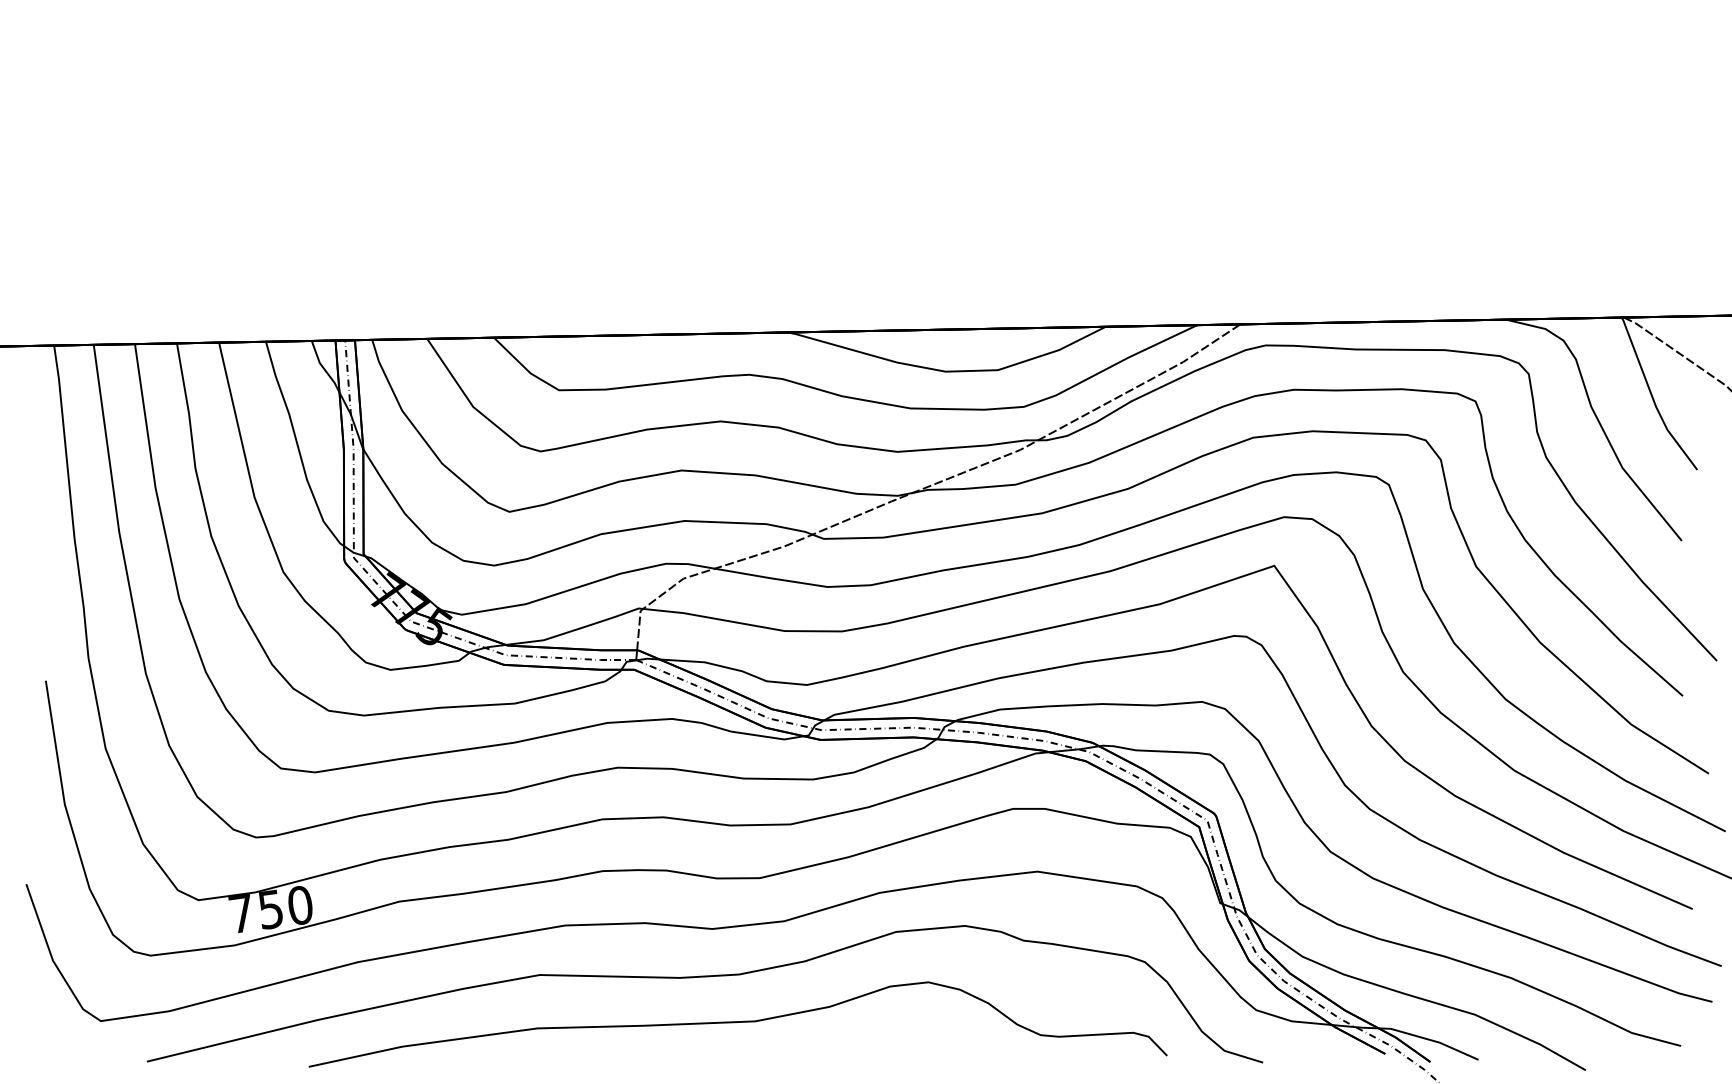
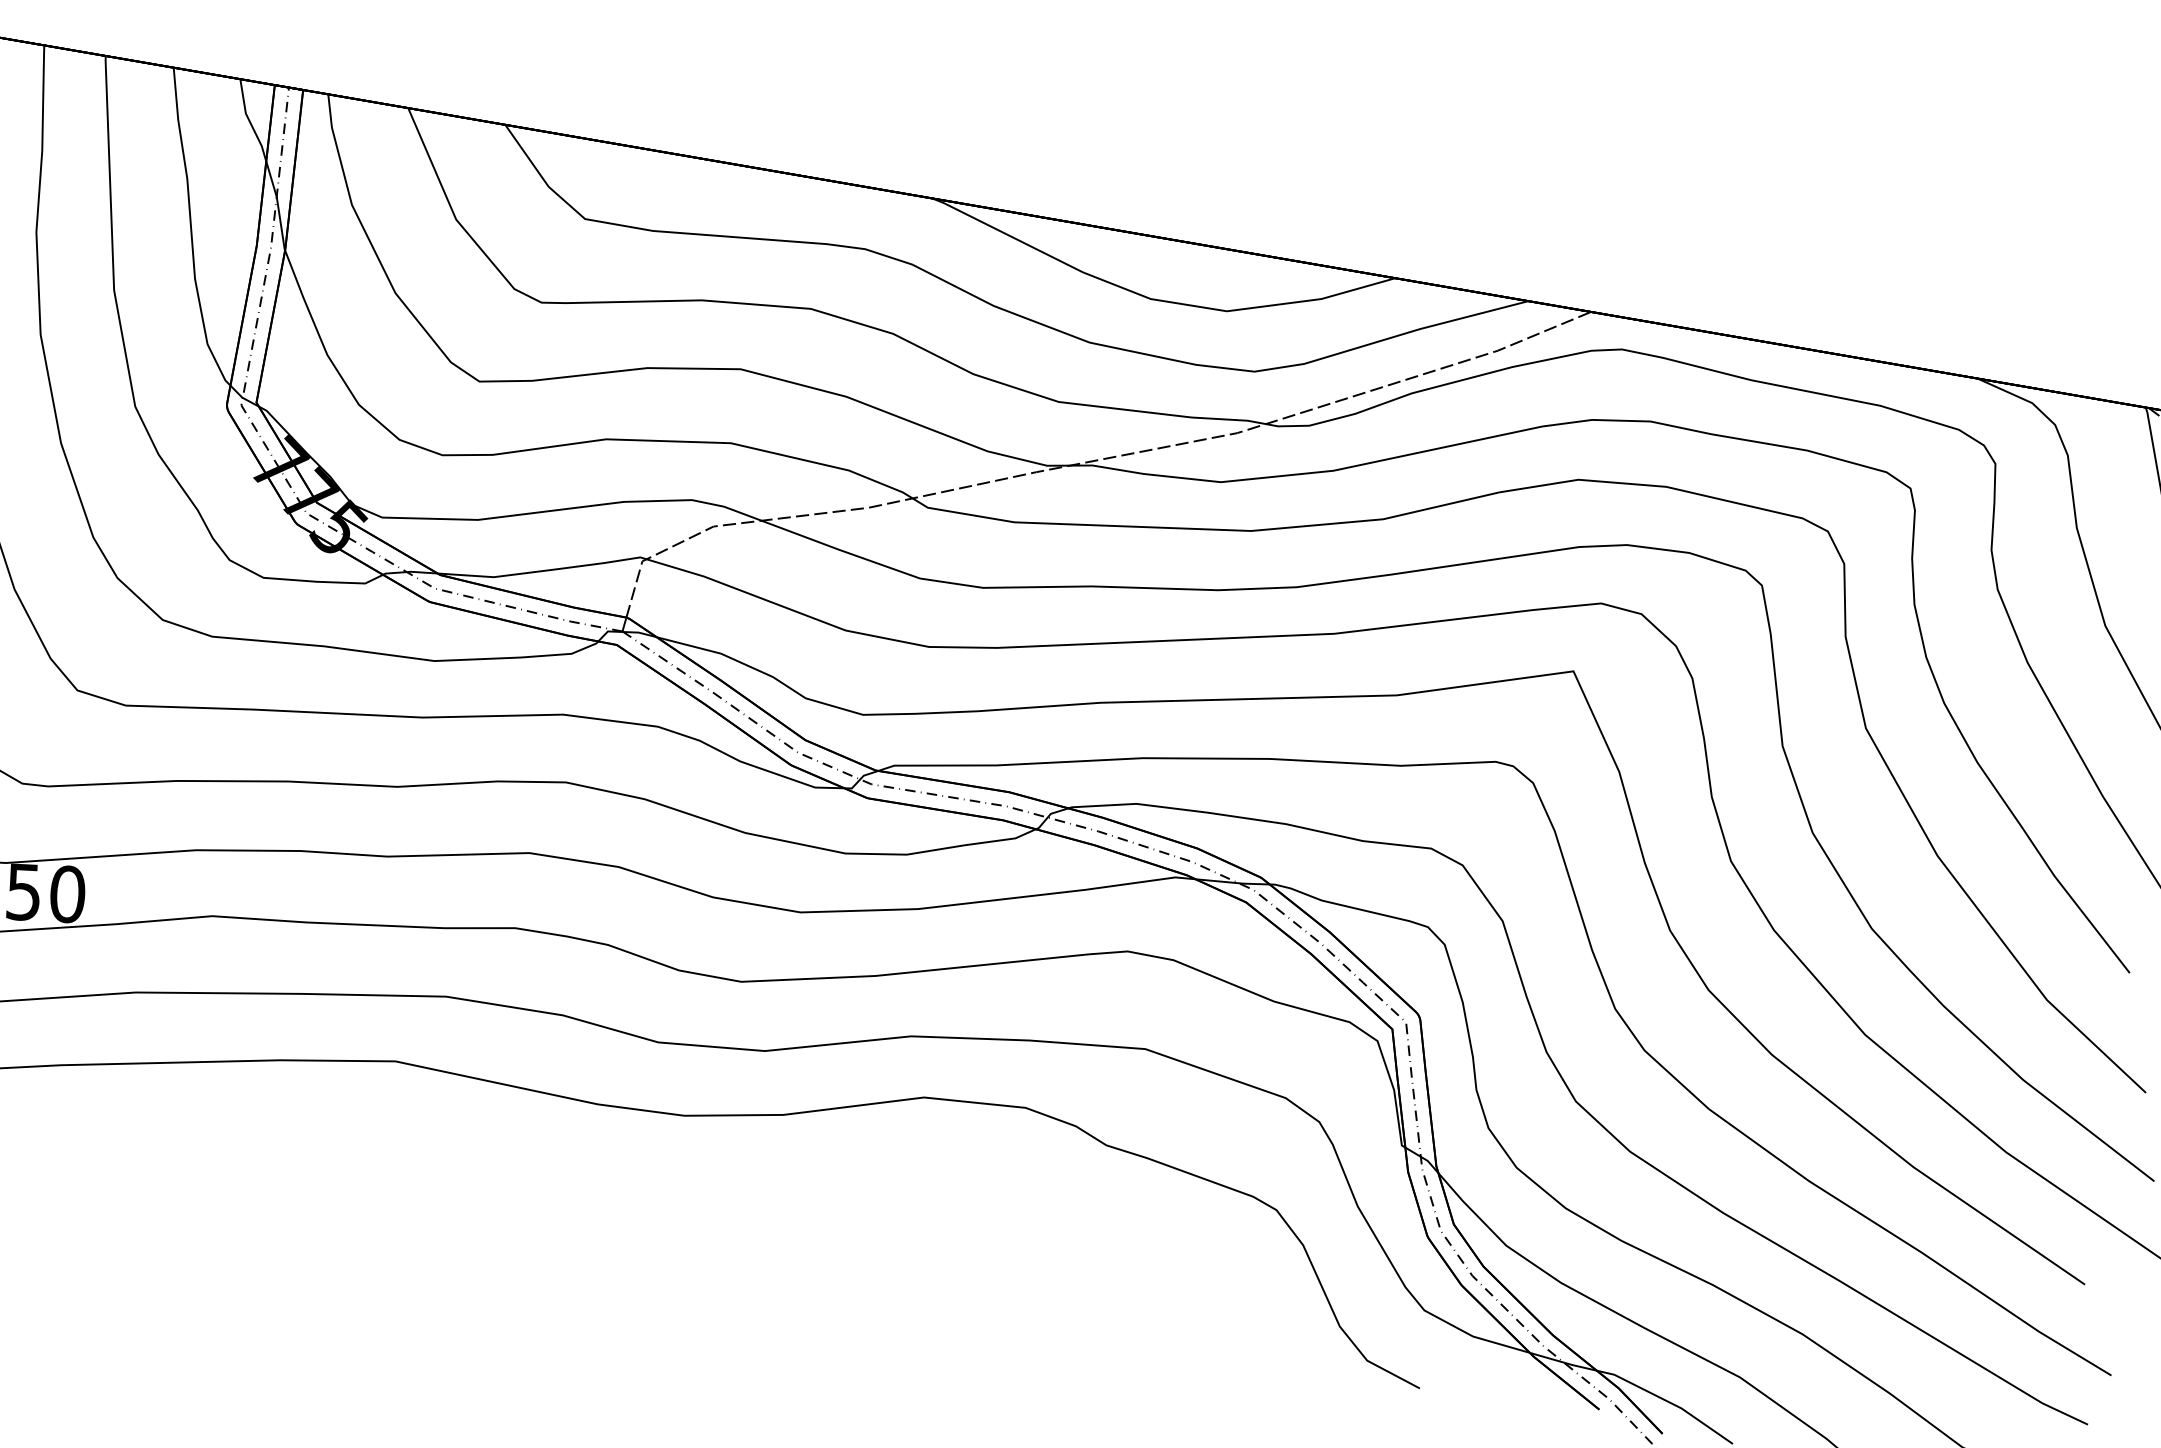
curve: (737, 1022) -> (669, 1184), removed

